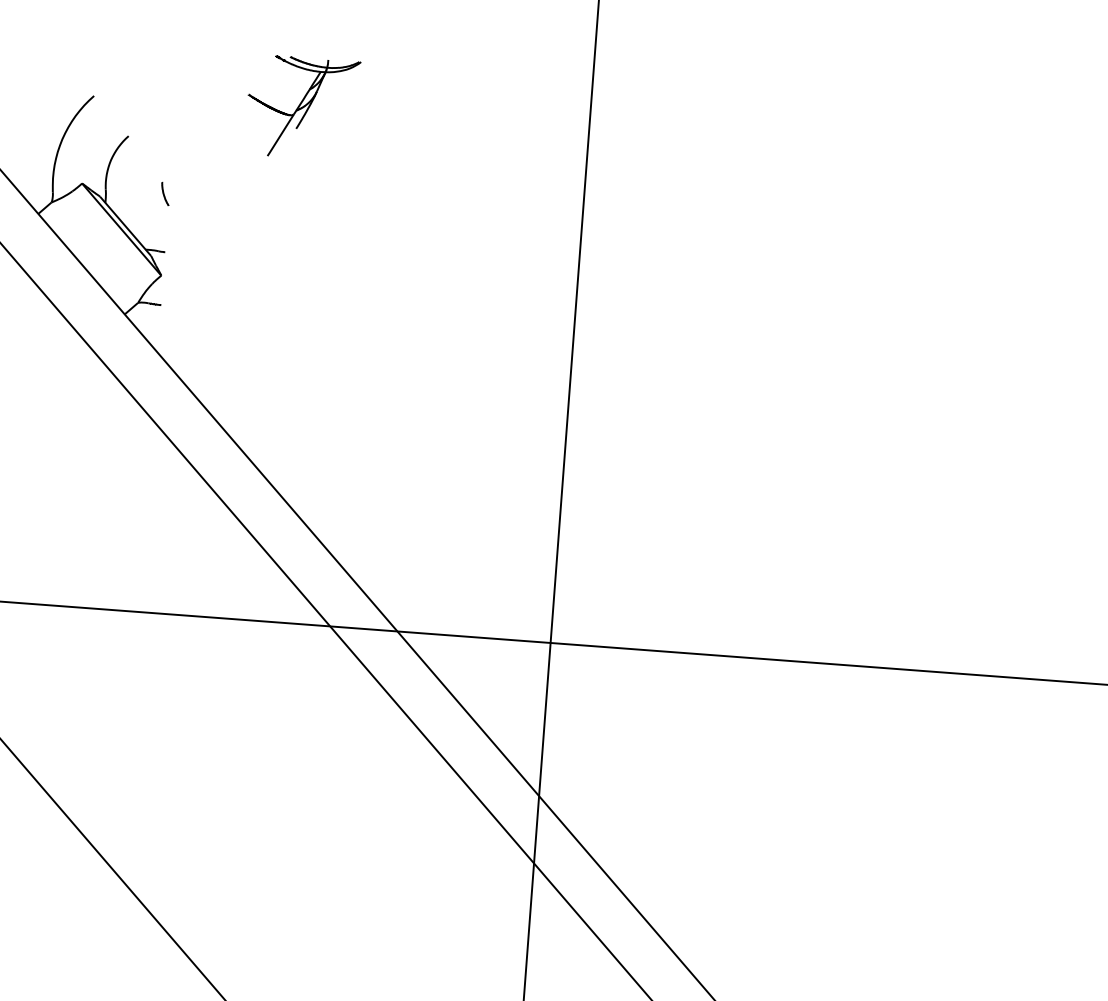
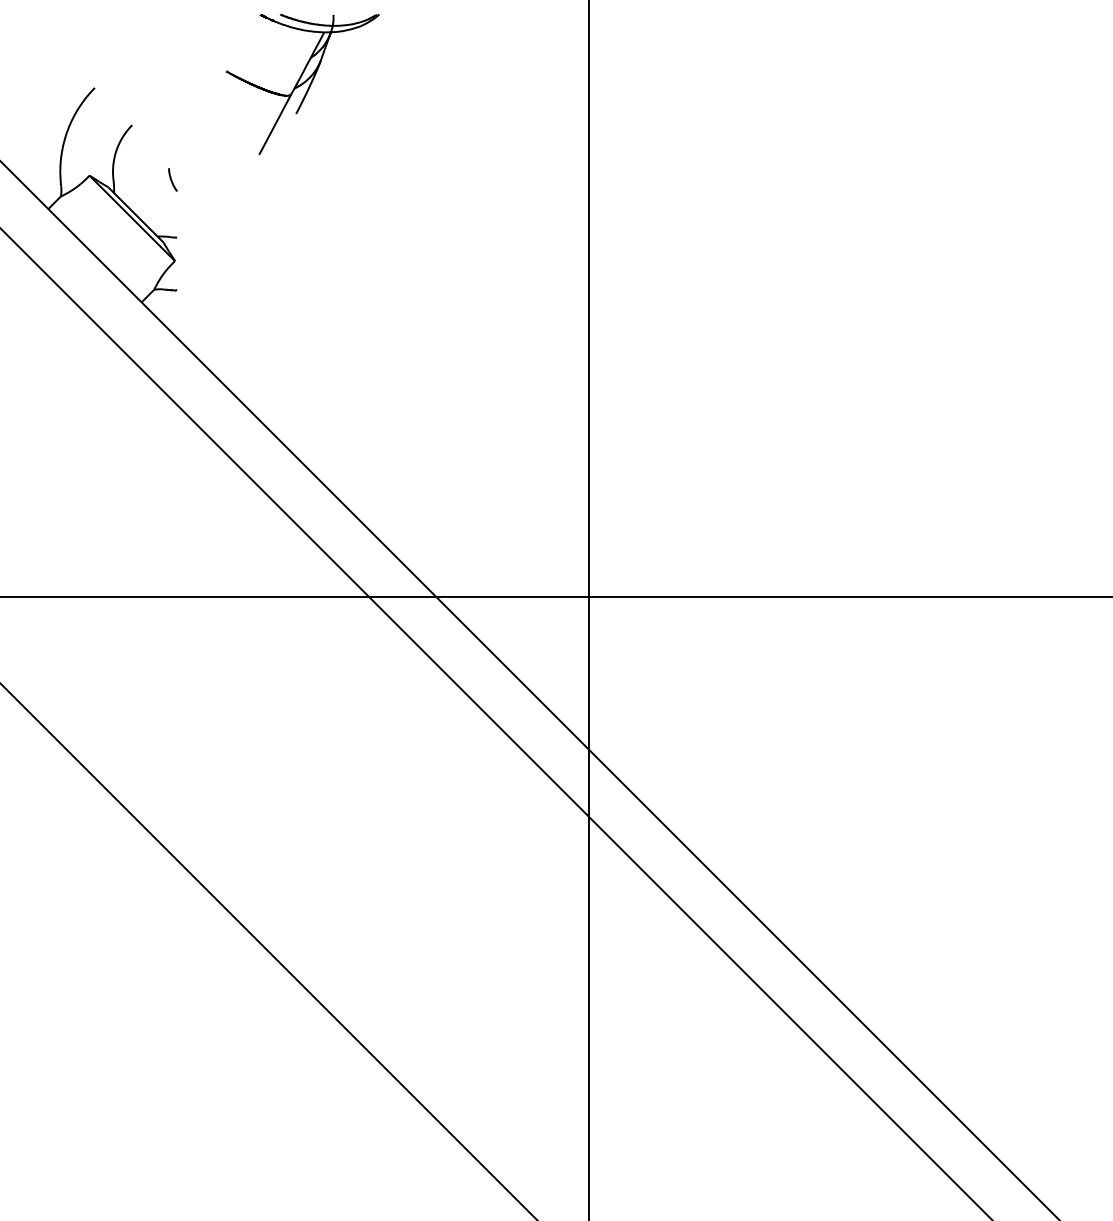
part: (302, 107) -> (302, 83), size x1.4

